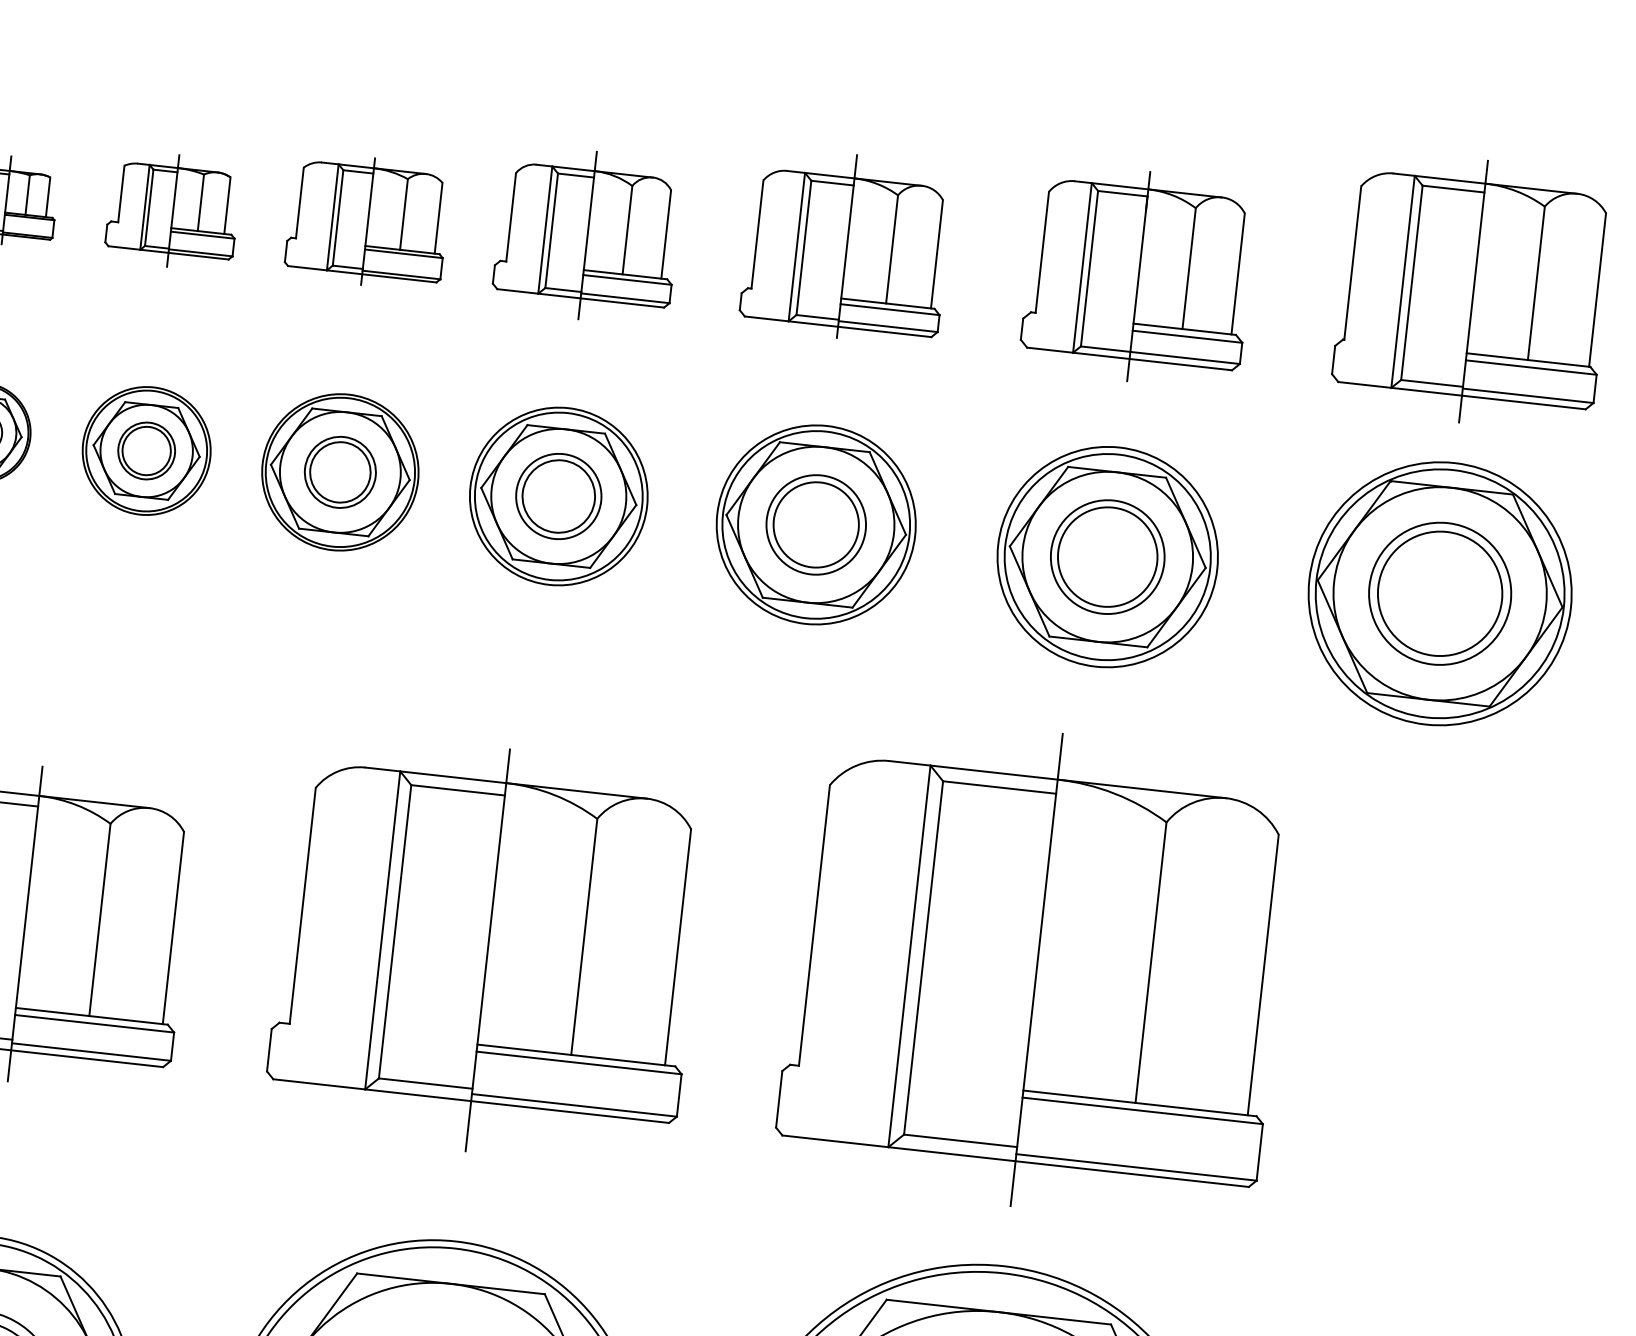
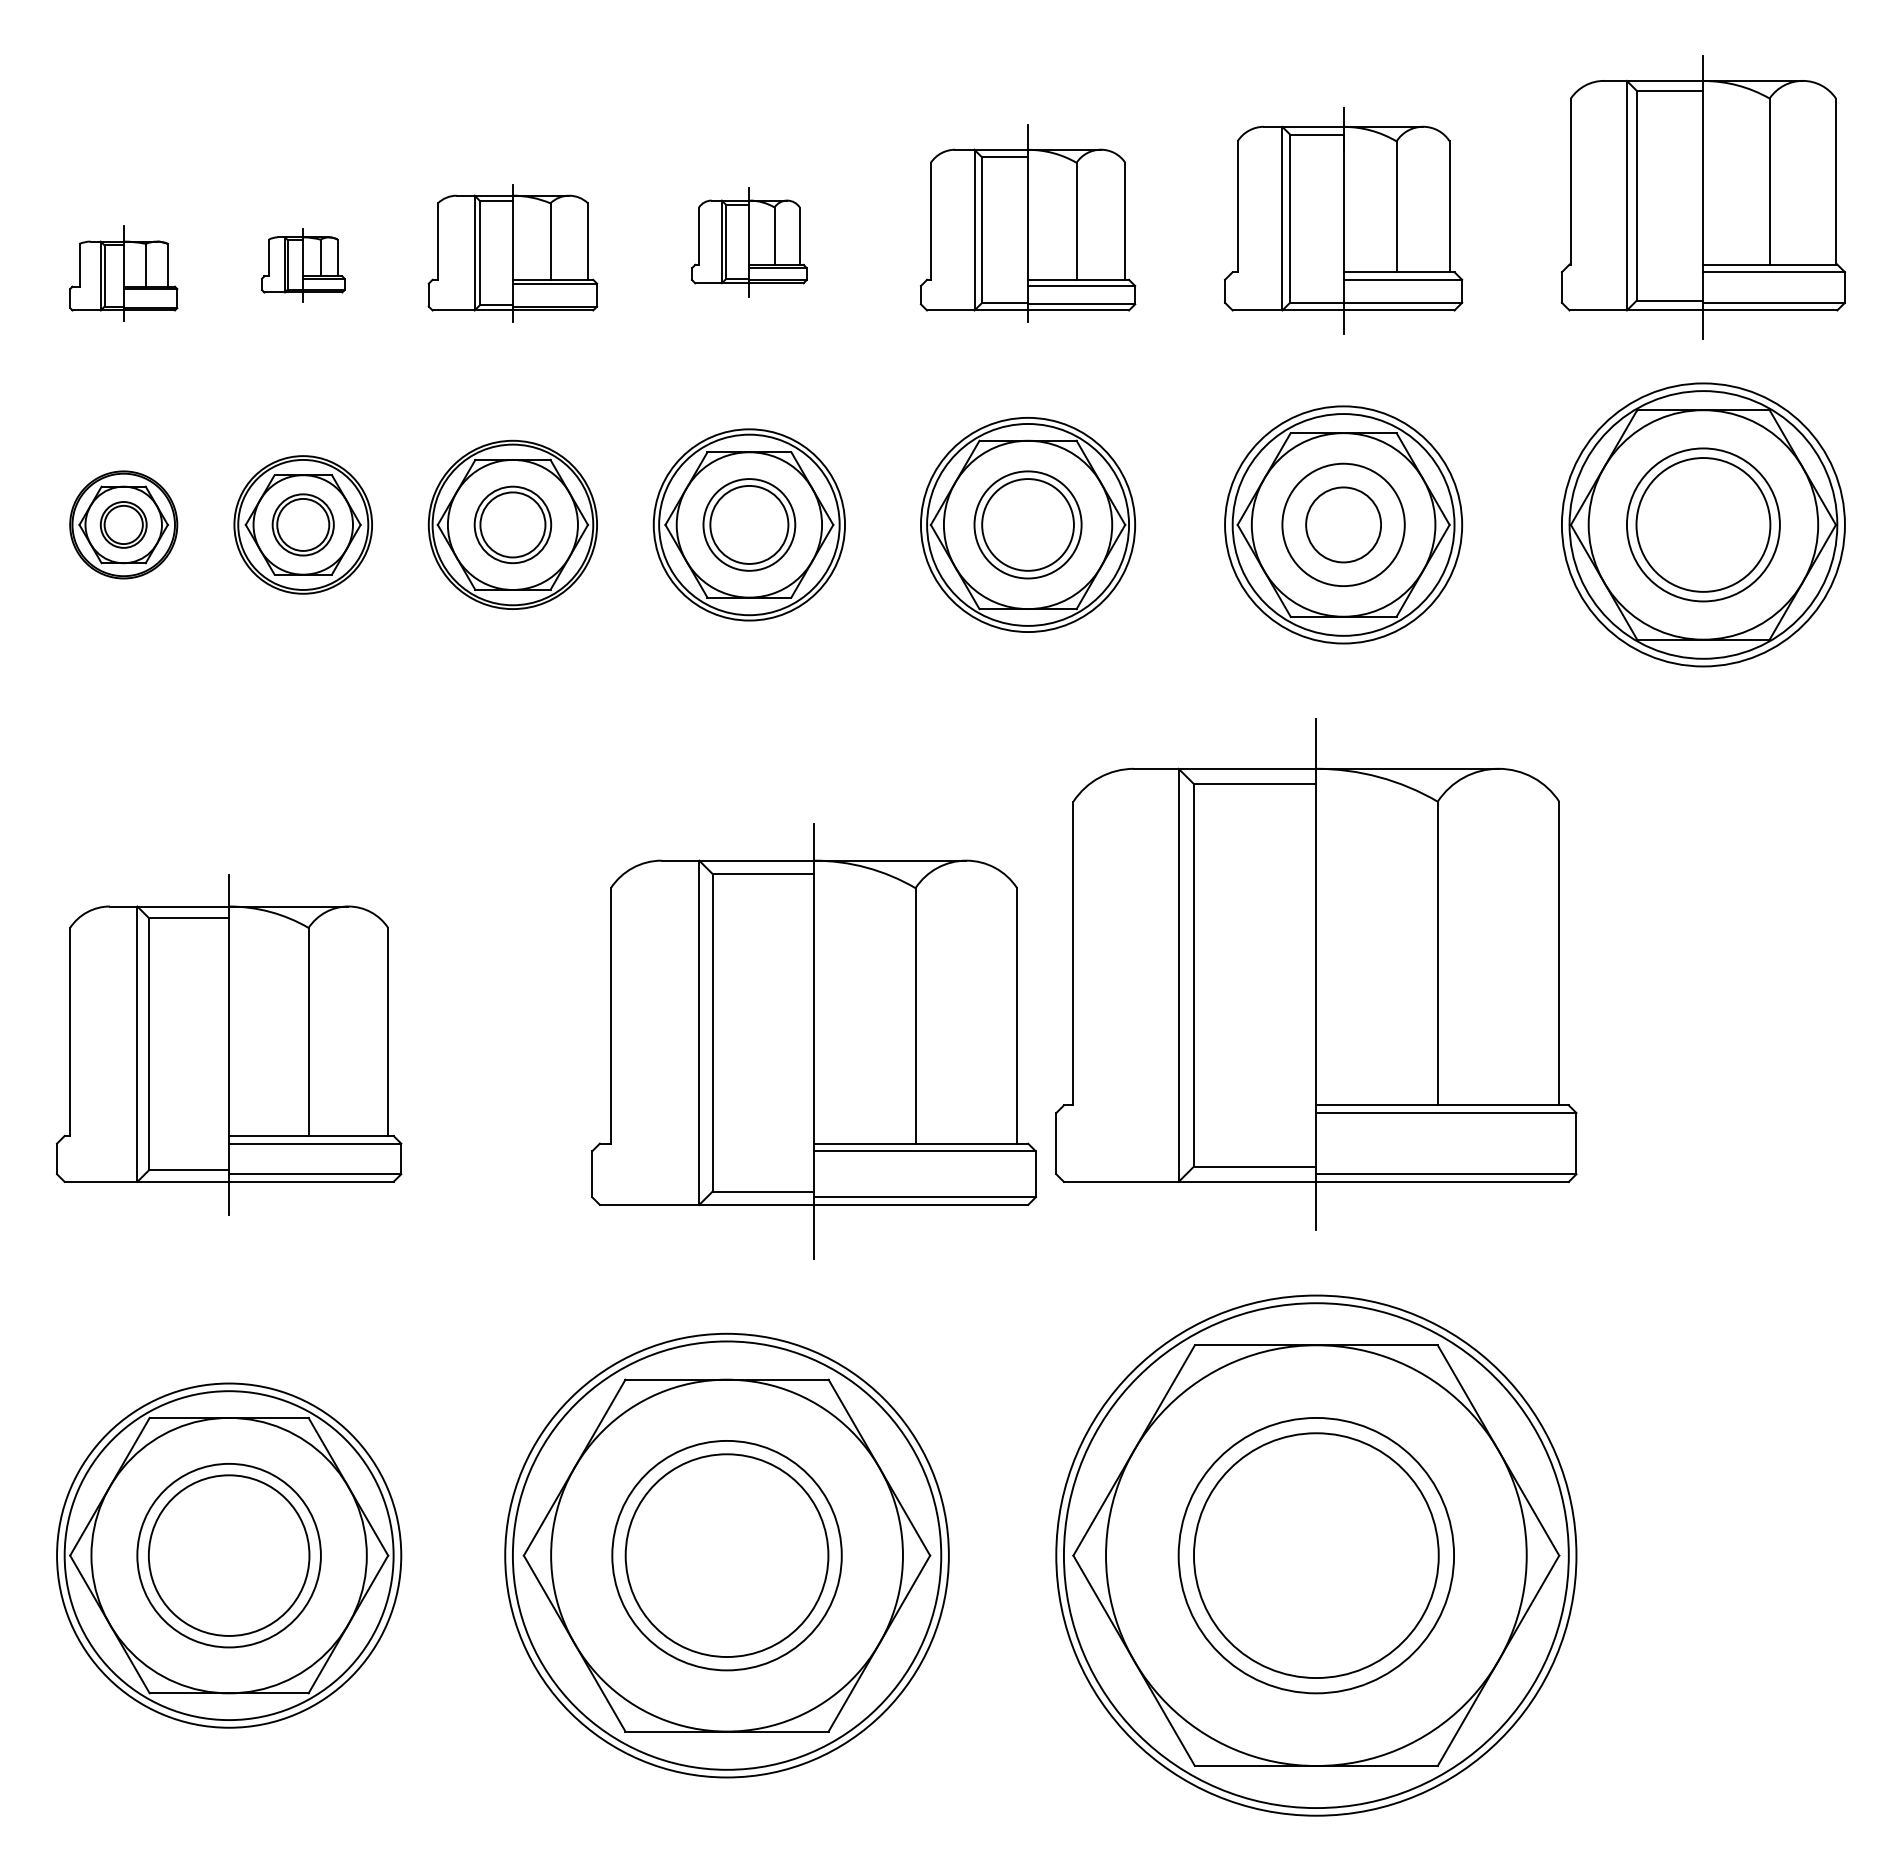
part: (173, 211) -> (303, 265), size x0.6
part: (587, 235) -> (749, 242), size x0.6
circle: (1107, 556) -> (1343, 524), size x0.7
part: (487, 950) -> (813, 1041), moved

